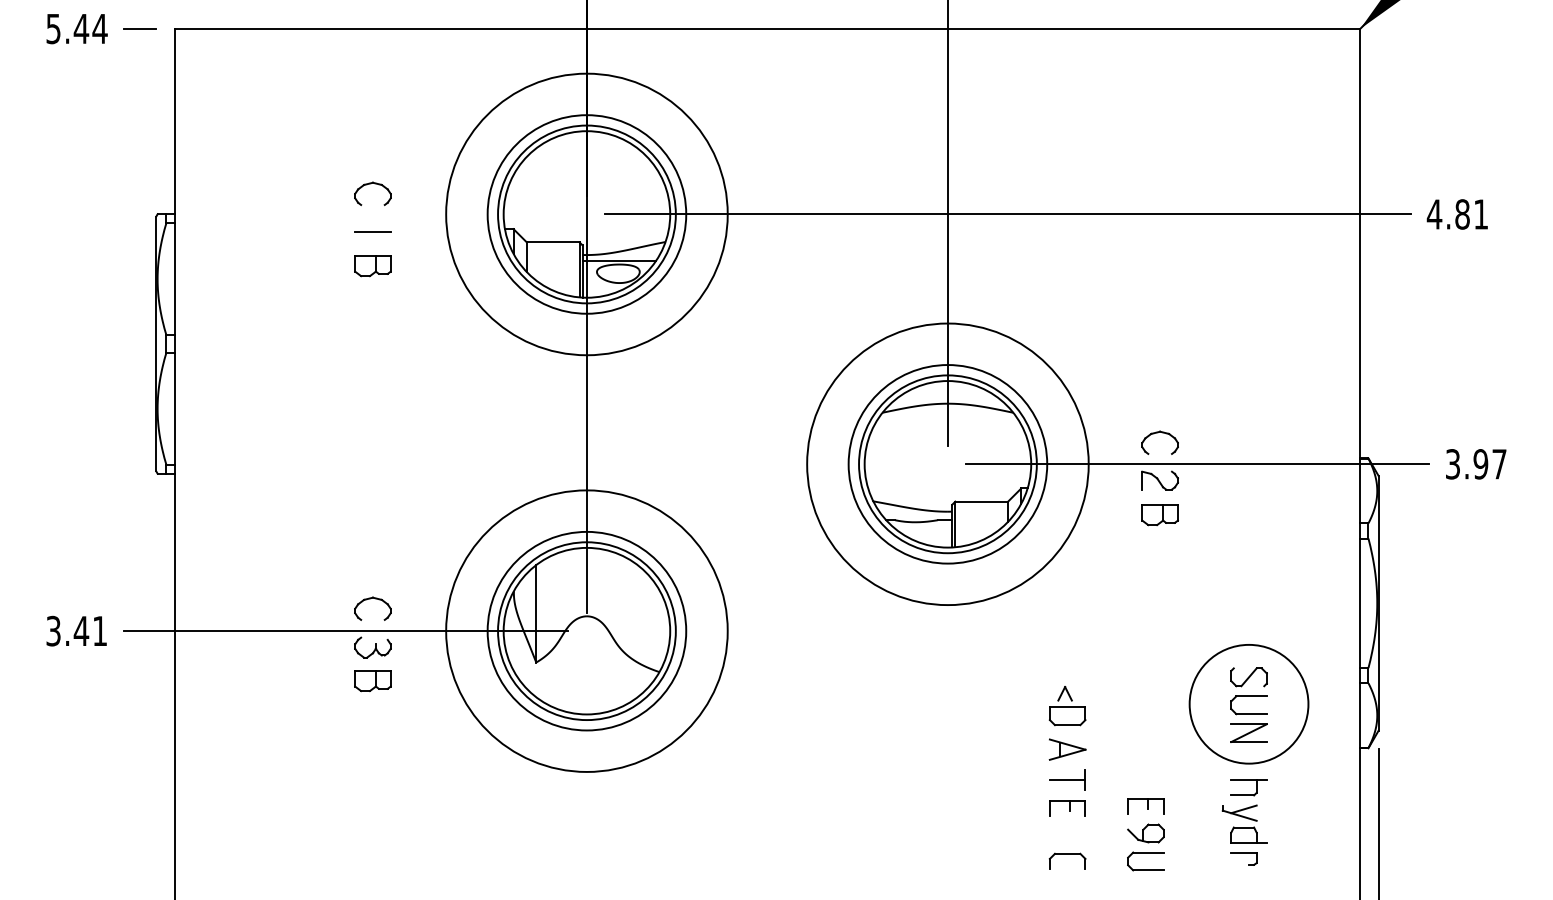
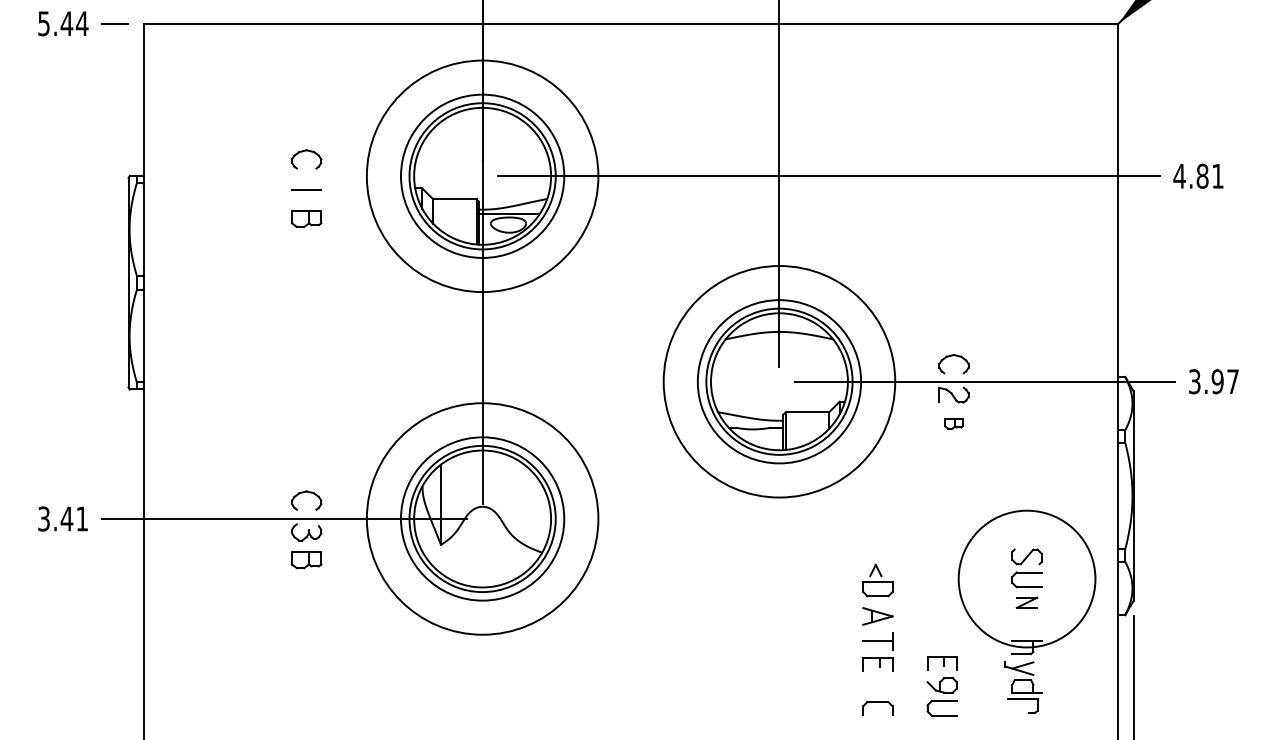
part: (1159, 515) -> (953, 423), size x0.6
circle: (1248, 703) -> (1026, 578), size x1.4
part: (1248, 732) -> (1026, 602), size x0.7
part: (1243, 858) -> (1022, 705), size x1.4

